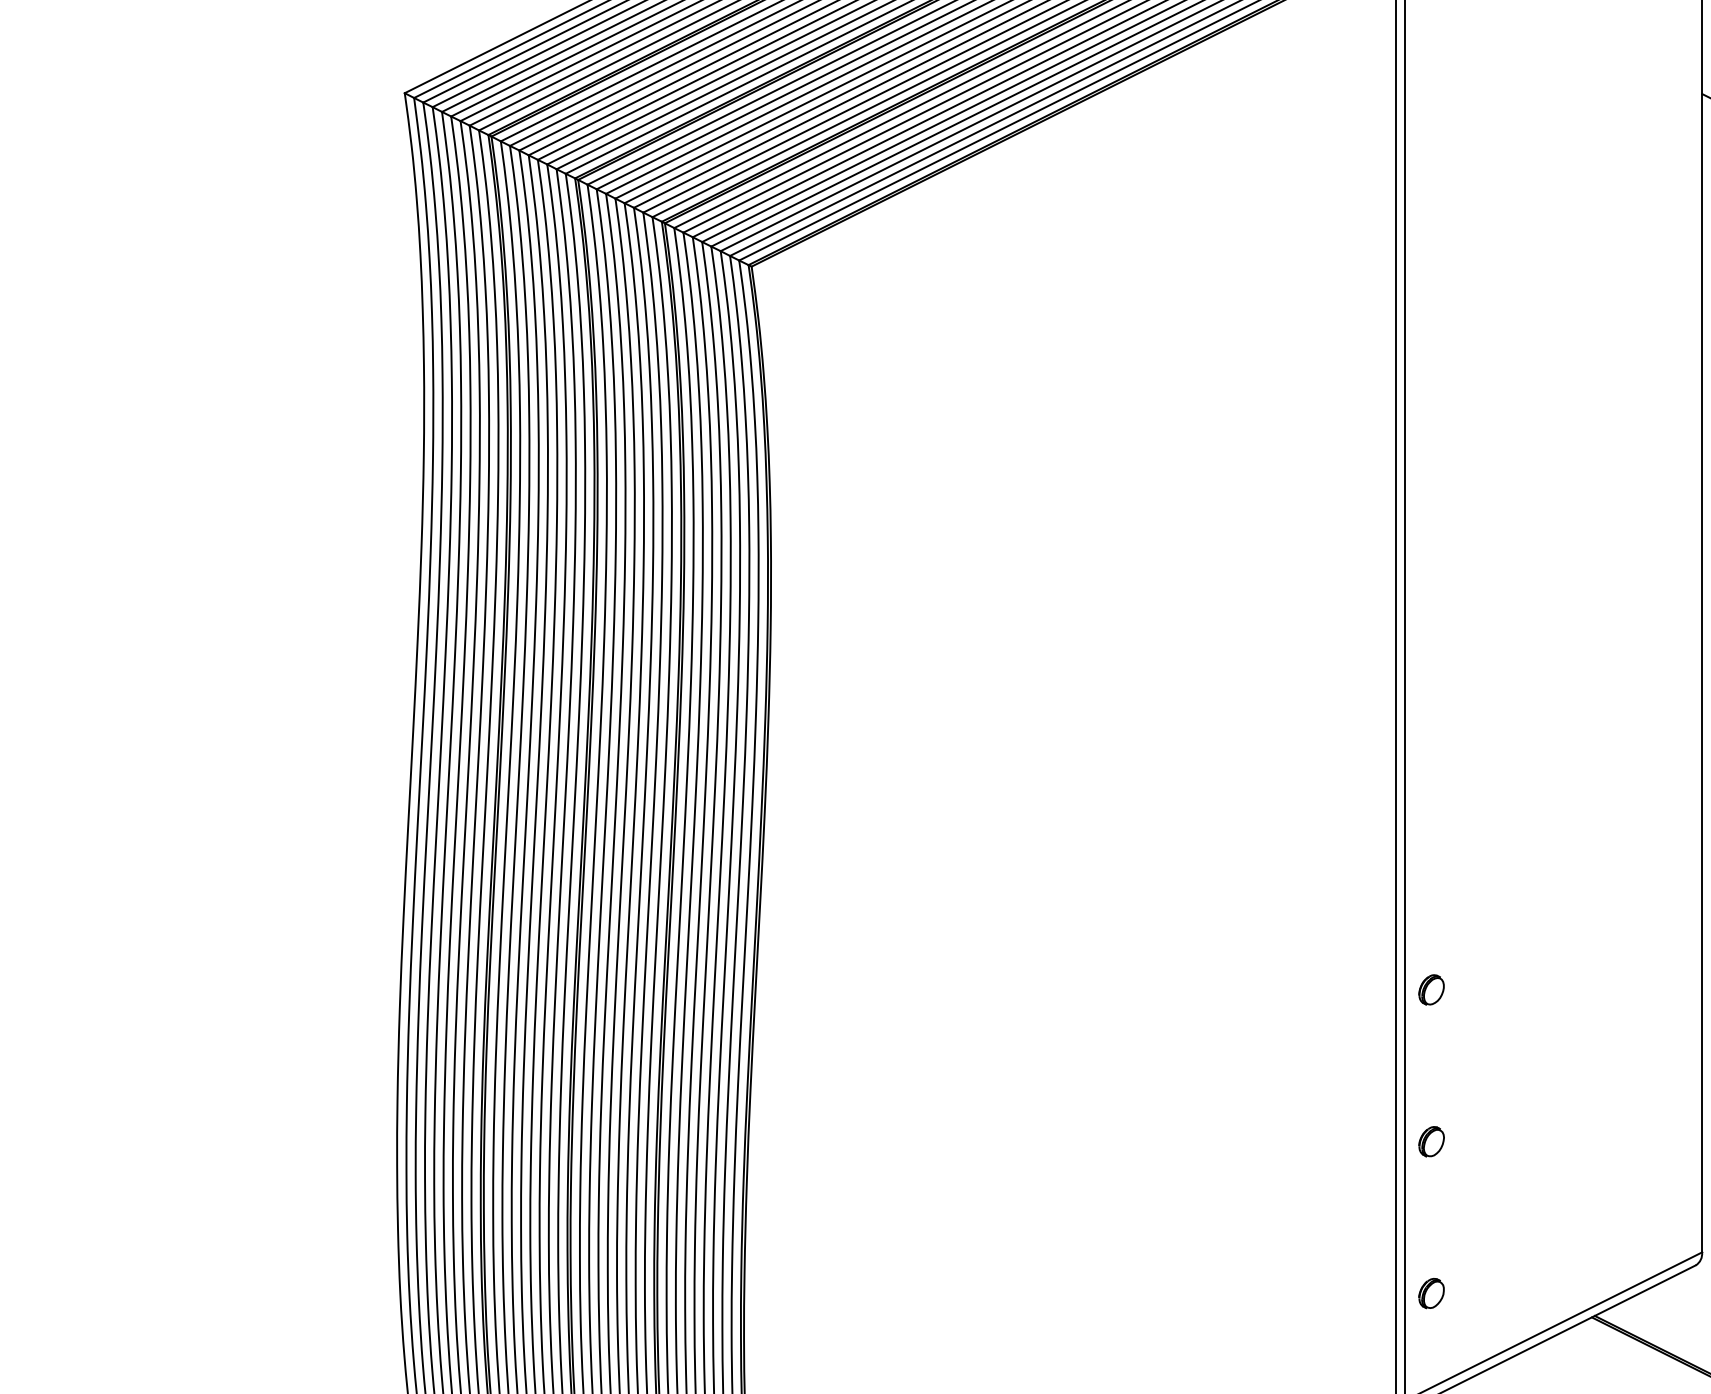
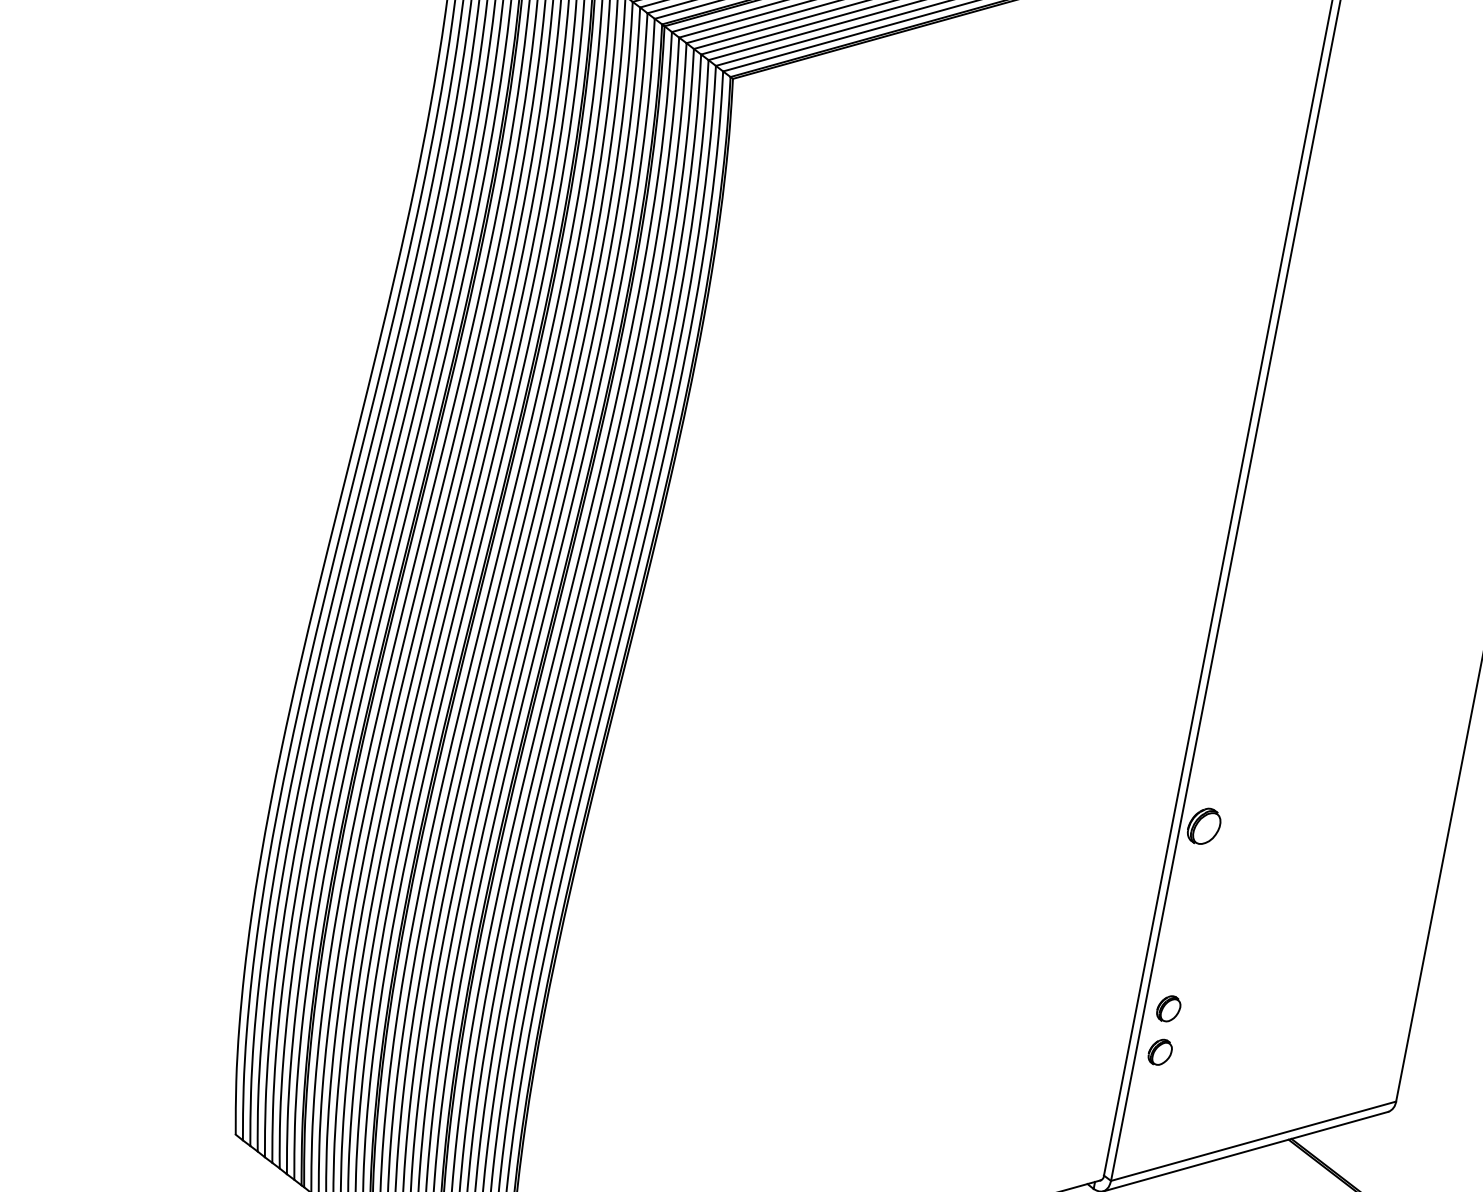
part: (1431, 989) -> (1204, 825), size x1.4
part: (1431, 1141) -> (1168, 1008), moved
part: (1431, 1293) -> (1160, 1052), moved

